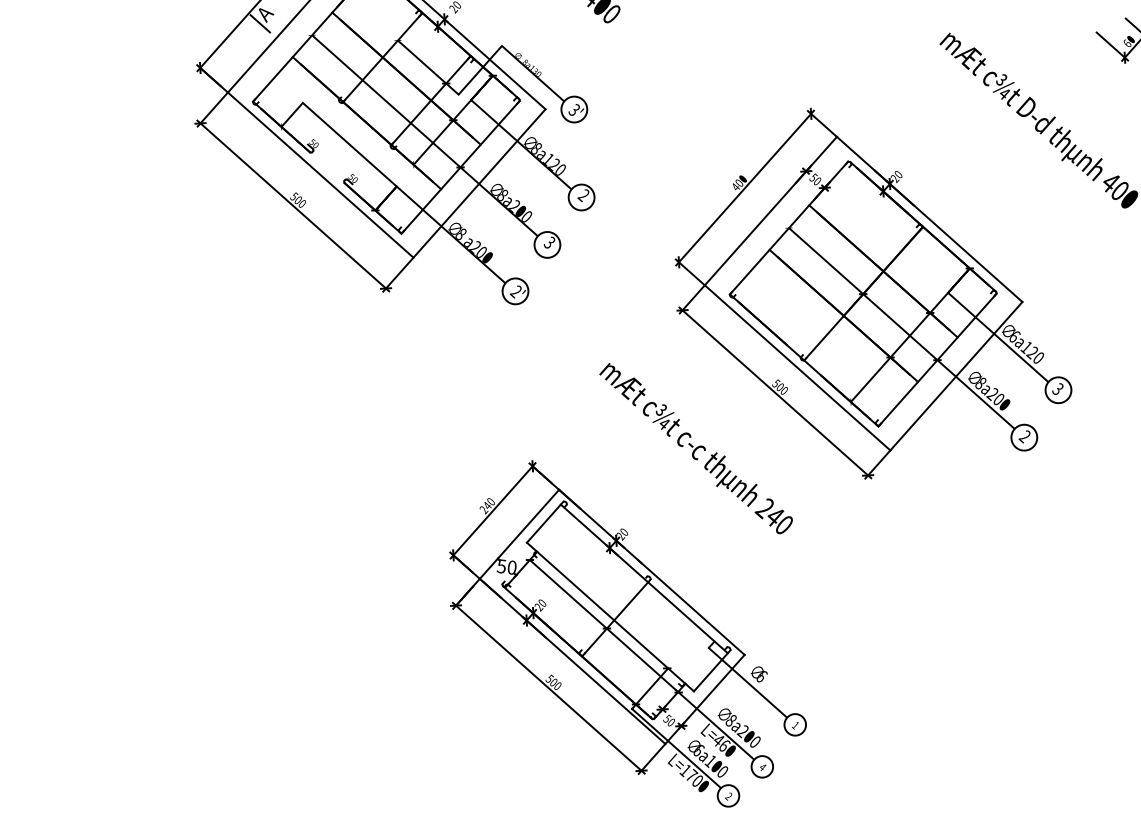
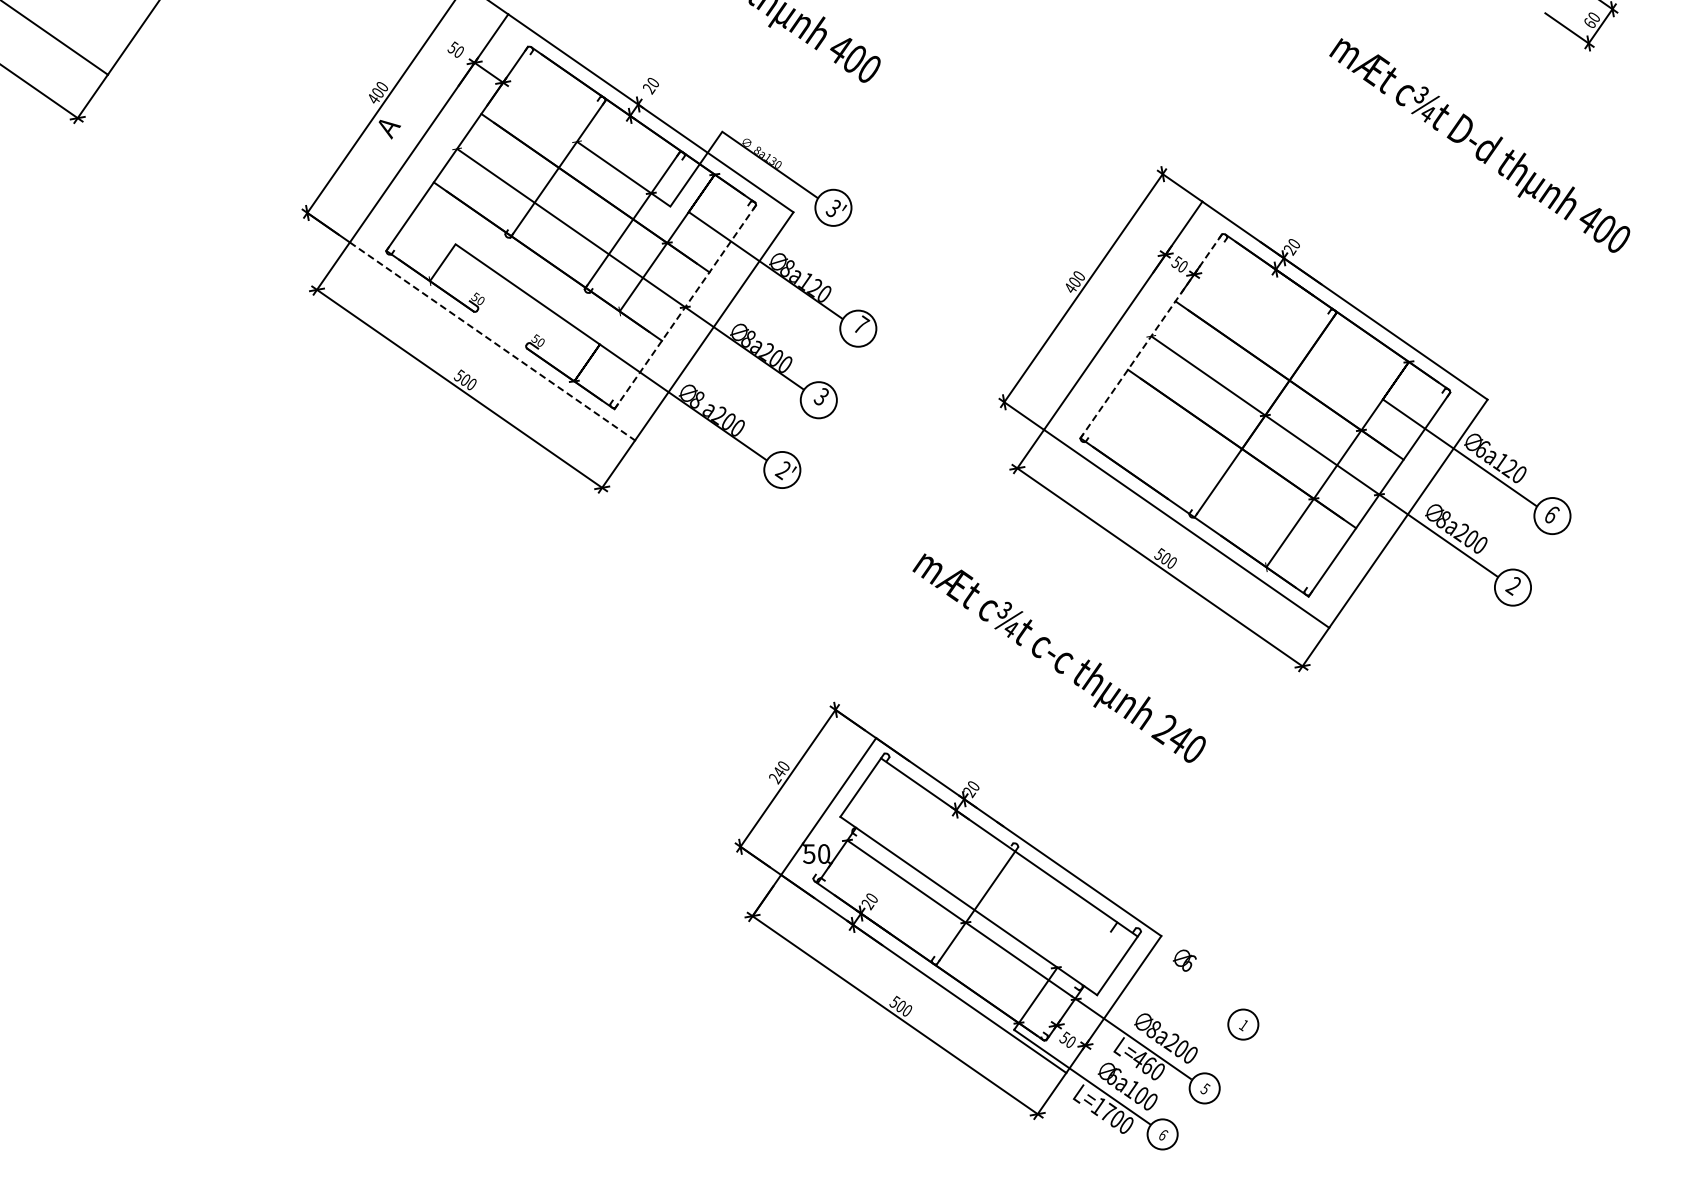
line: (260, 23) -> (383, 141), removed
line: (459, 167) -> (684, 307), solid -> dashed
line: (320, 175) -> (492, 341), solid -> dashed
text: (584, 195) -> (861, 325), 2 -> 7
line: (788, 228) -> (1150, 336), solid -> dashed
text: (1057, 389) -> (1551, 514), 3 -> 6
line: (747, 682) -> (1169, 973), removed
text: (762, 766) -> (1205, 1088), 4 -> 5
text: (729, 796) -> (1163, 1135), 2 -> 6

